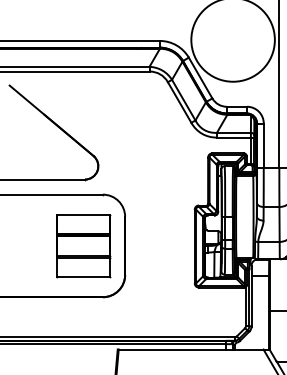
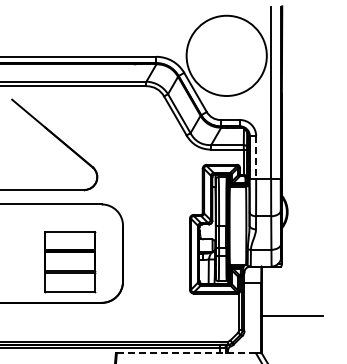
line: (264, 145) -> (256, 157), solid -> dashed
part: (83, 246) -> (70, 262), moved
line: (191, 349) -> (186, 353), solid -> dashed

